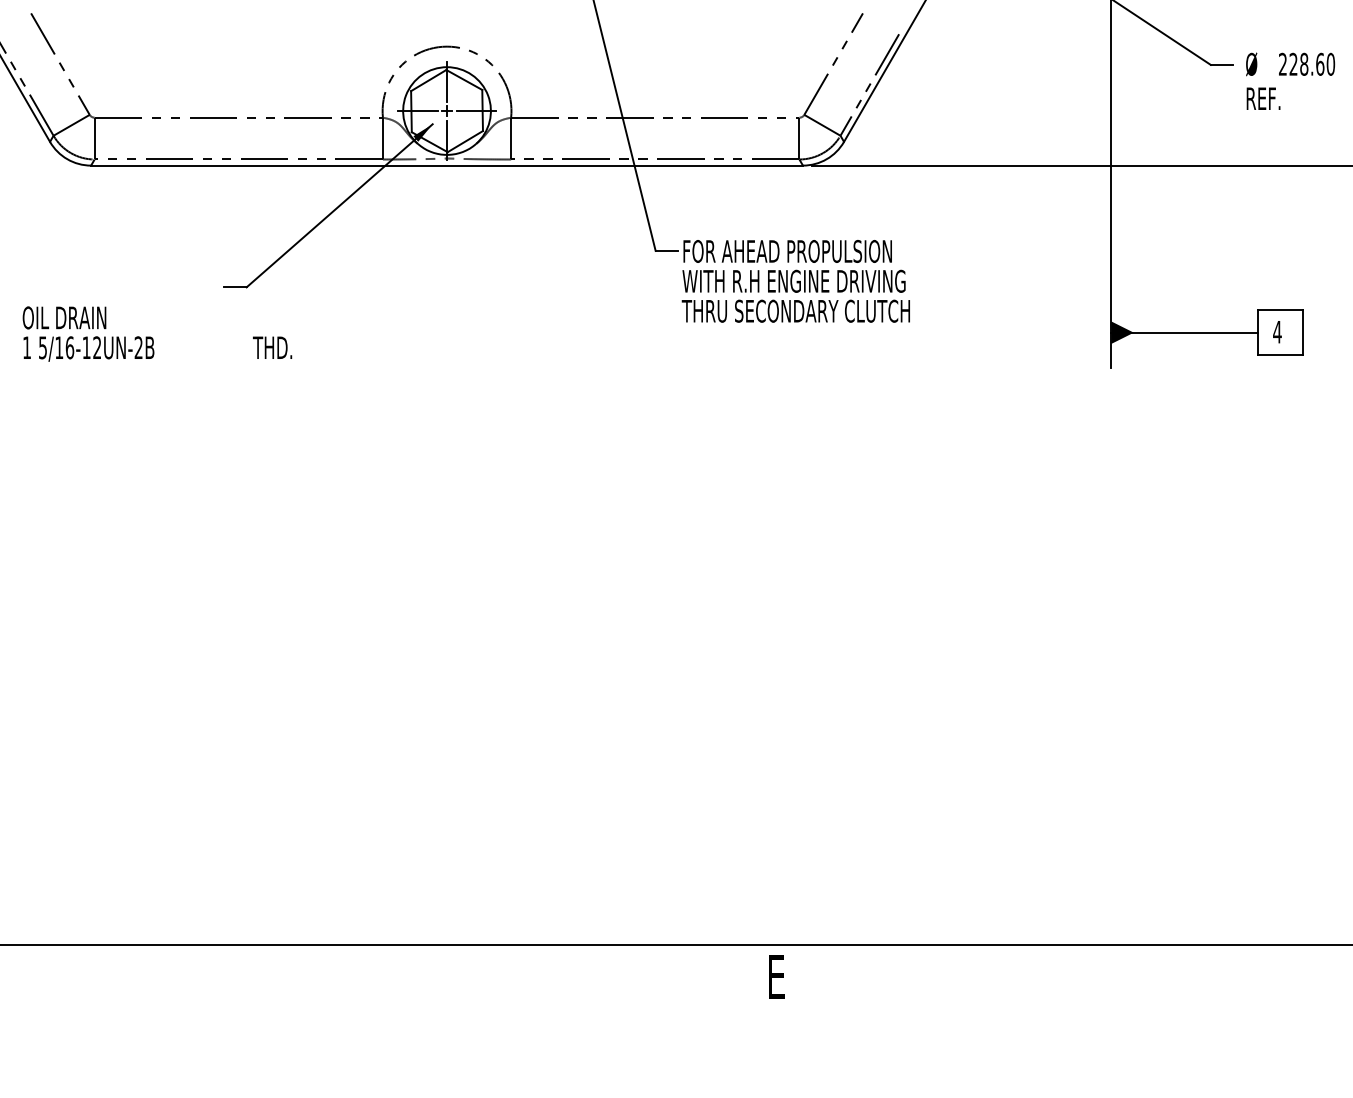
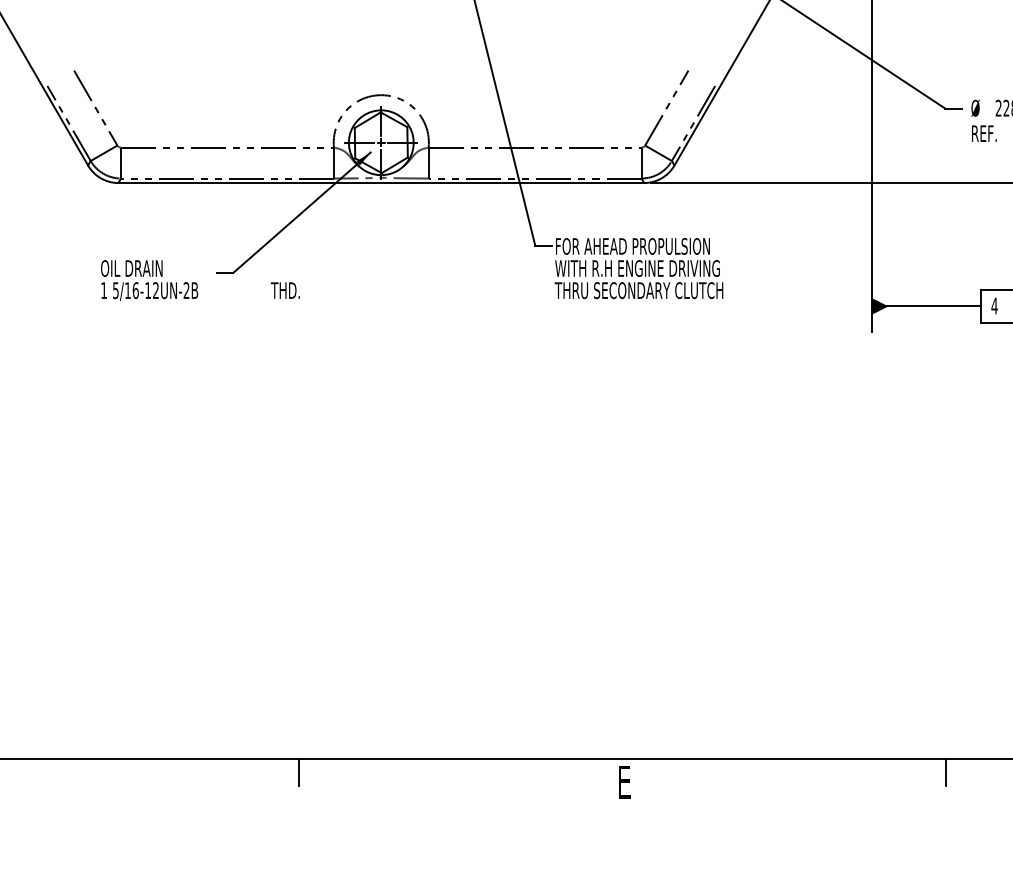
text: (157, 334) -> (200, 280), moved
line: (334, 963) -> (298, 772), added
line: (1210, 963) -> (945, 772), added

